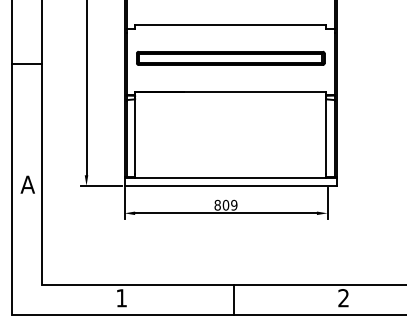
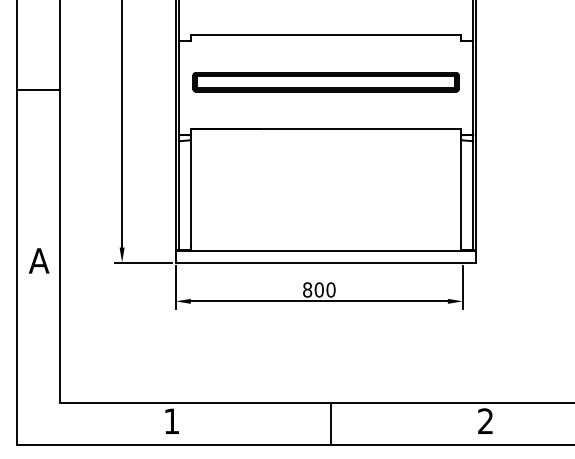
text: (233, 204) -> (330, 289), 809 -> 800

